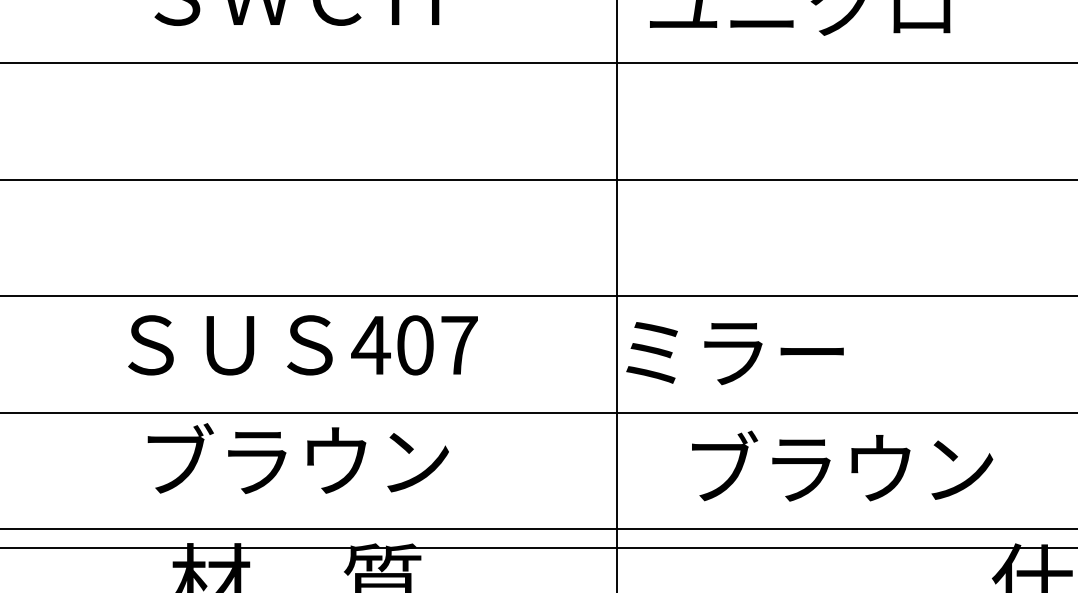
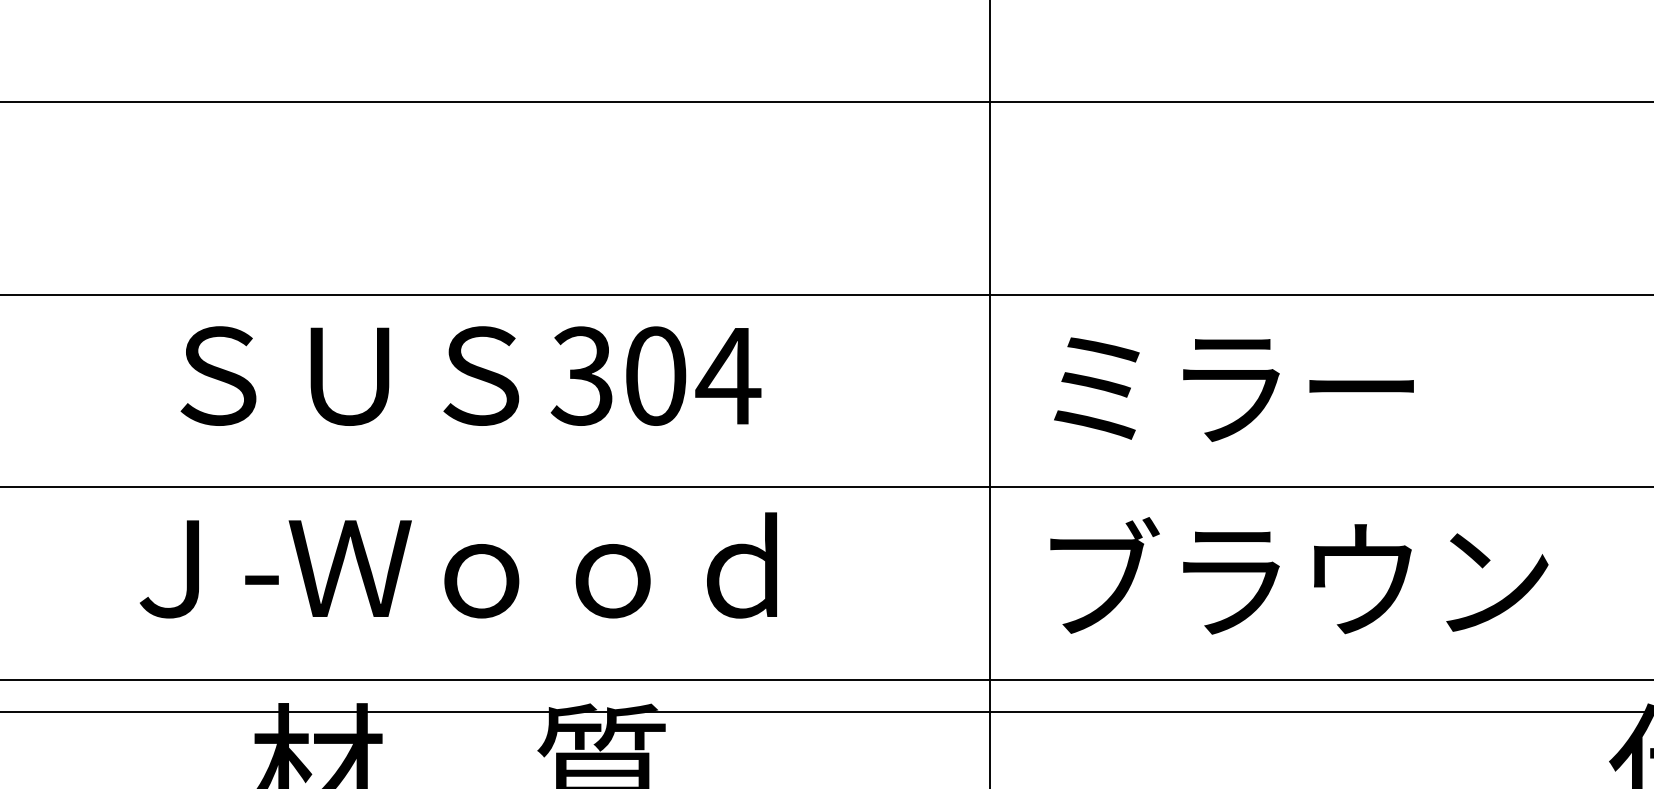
text: (415, 345) -> (656, 376), 407 -> 304
text: (734, 353) -> (1233, 389), moved
text: (295, 458) -> (457, 563), ブラウン -> Ｊ-Ｗｏｏｄ
text: (842, 465) -> (1299, 574), moved

